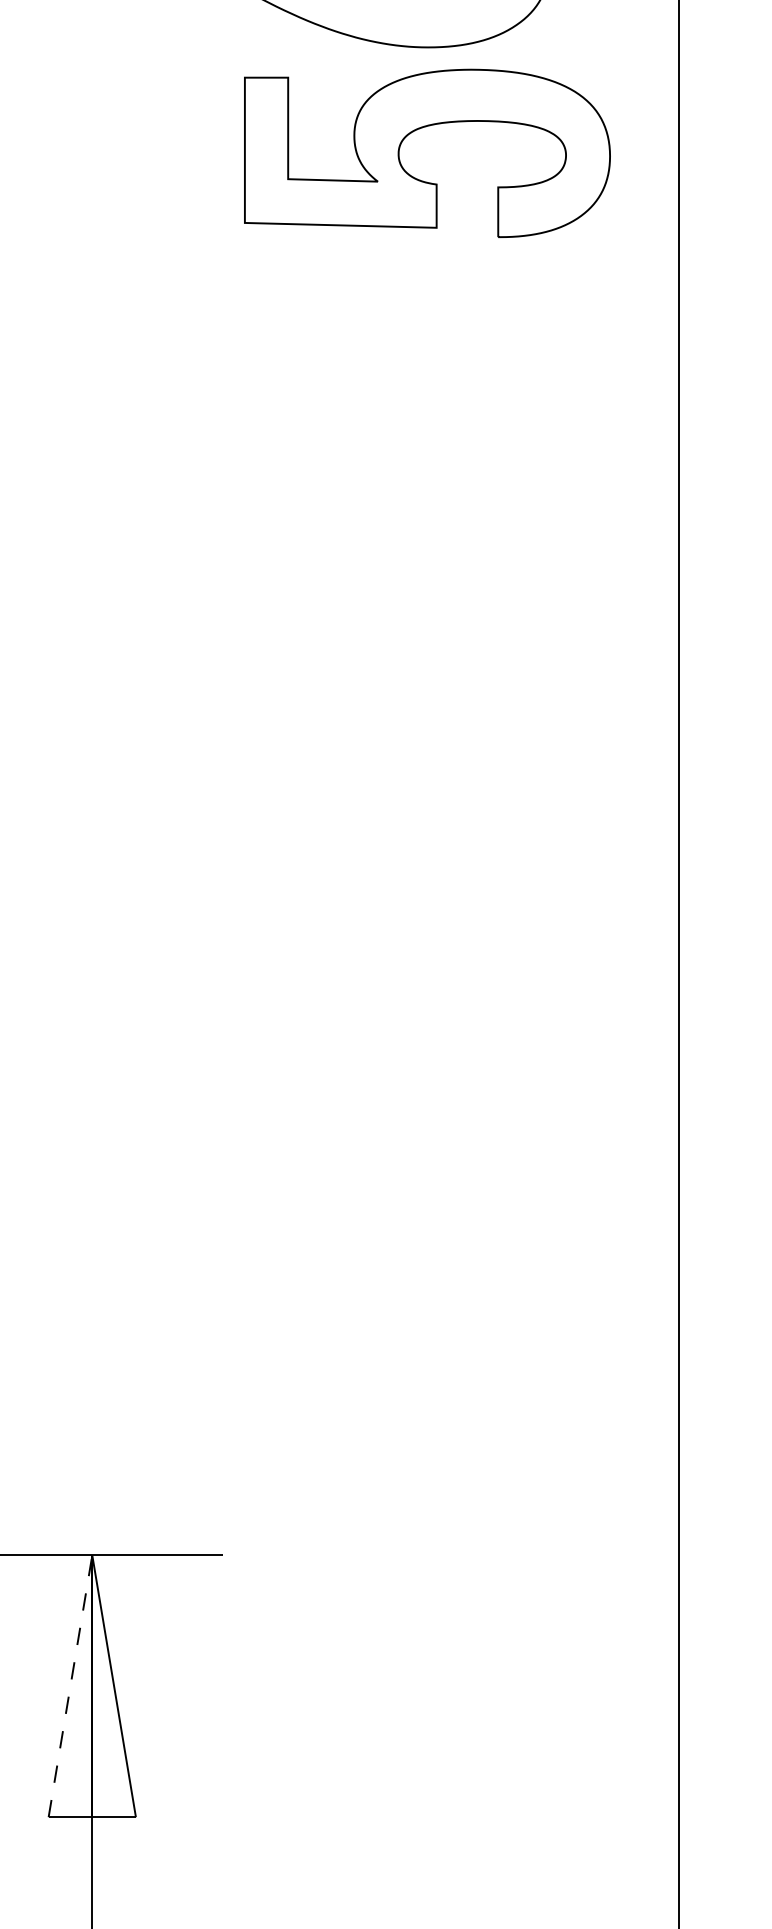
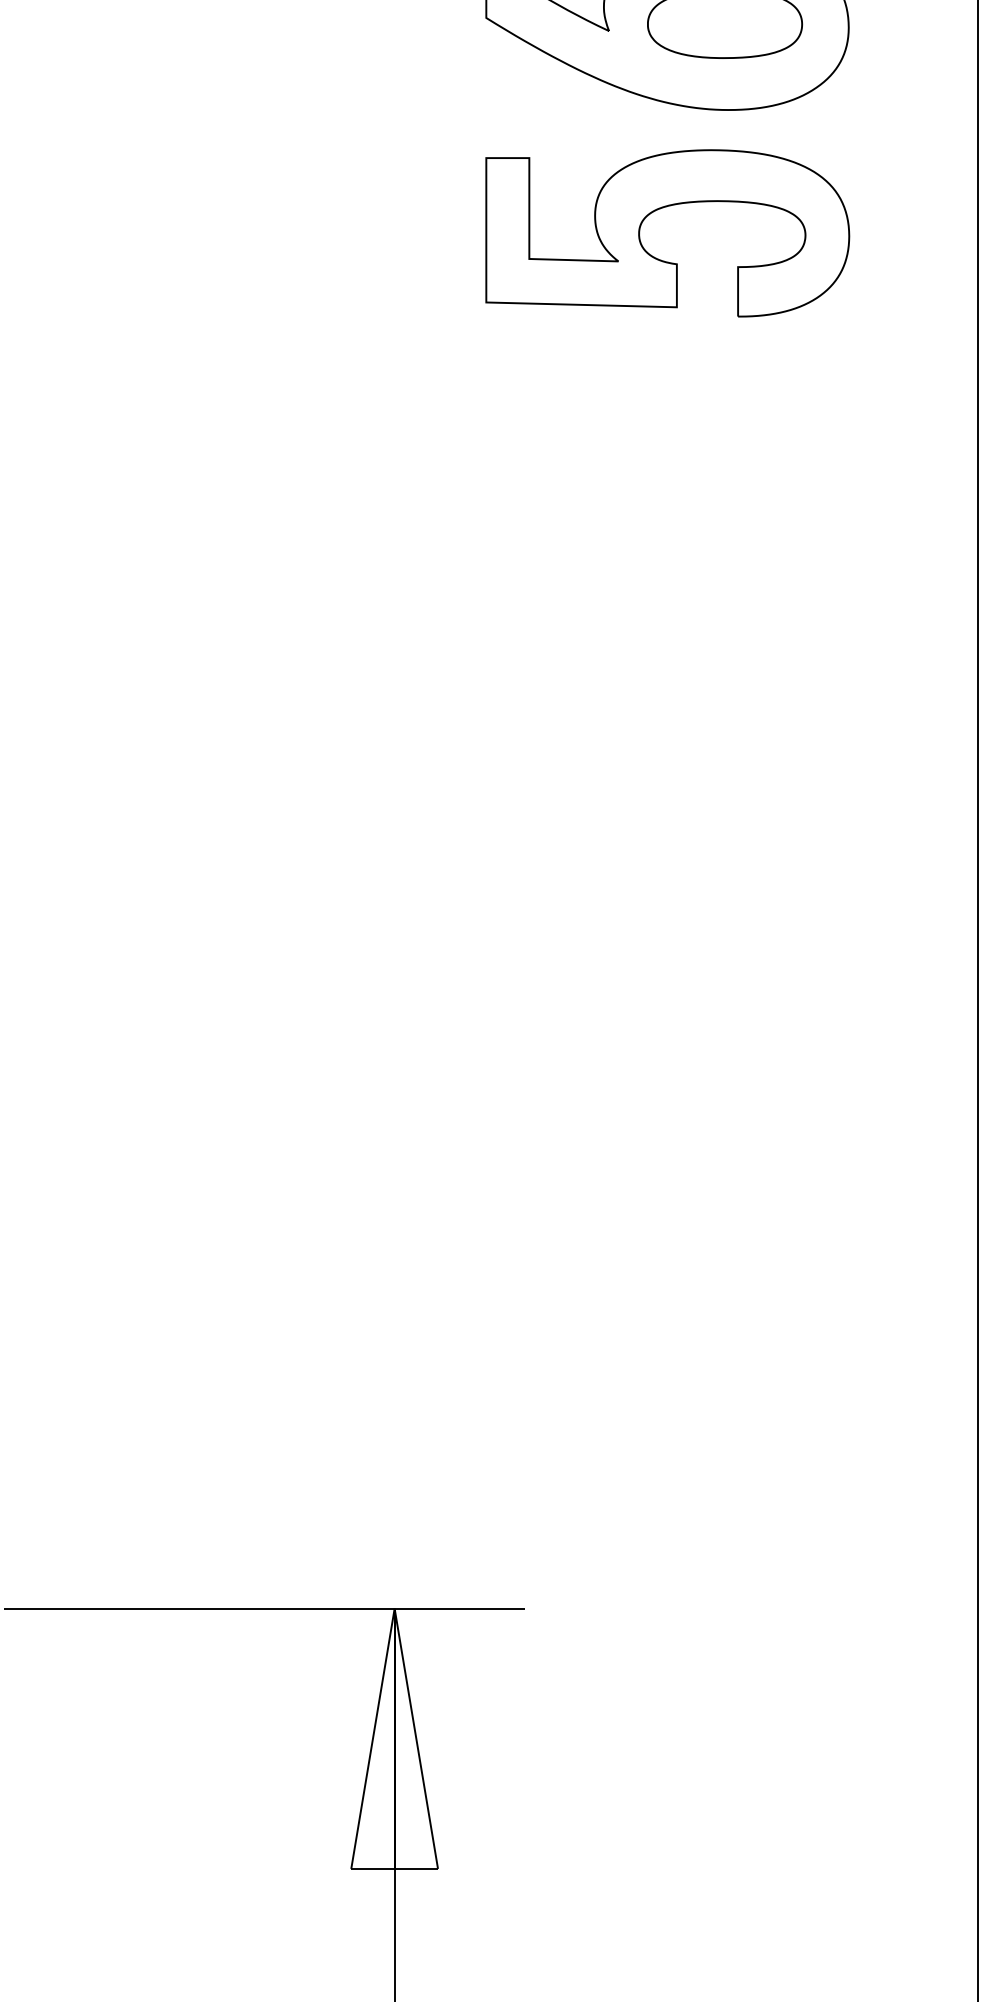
part: (420, 129) -> (660, 209), moved
line: (70, 1685) -> (372, 1738), dashed -> solid

